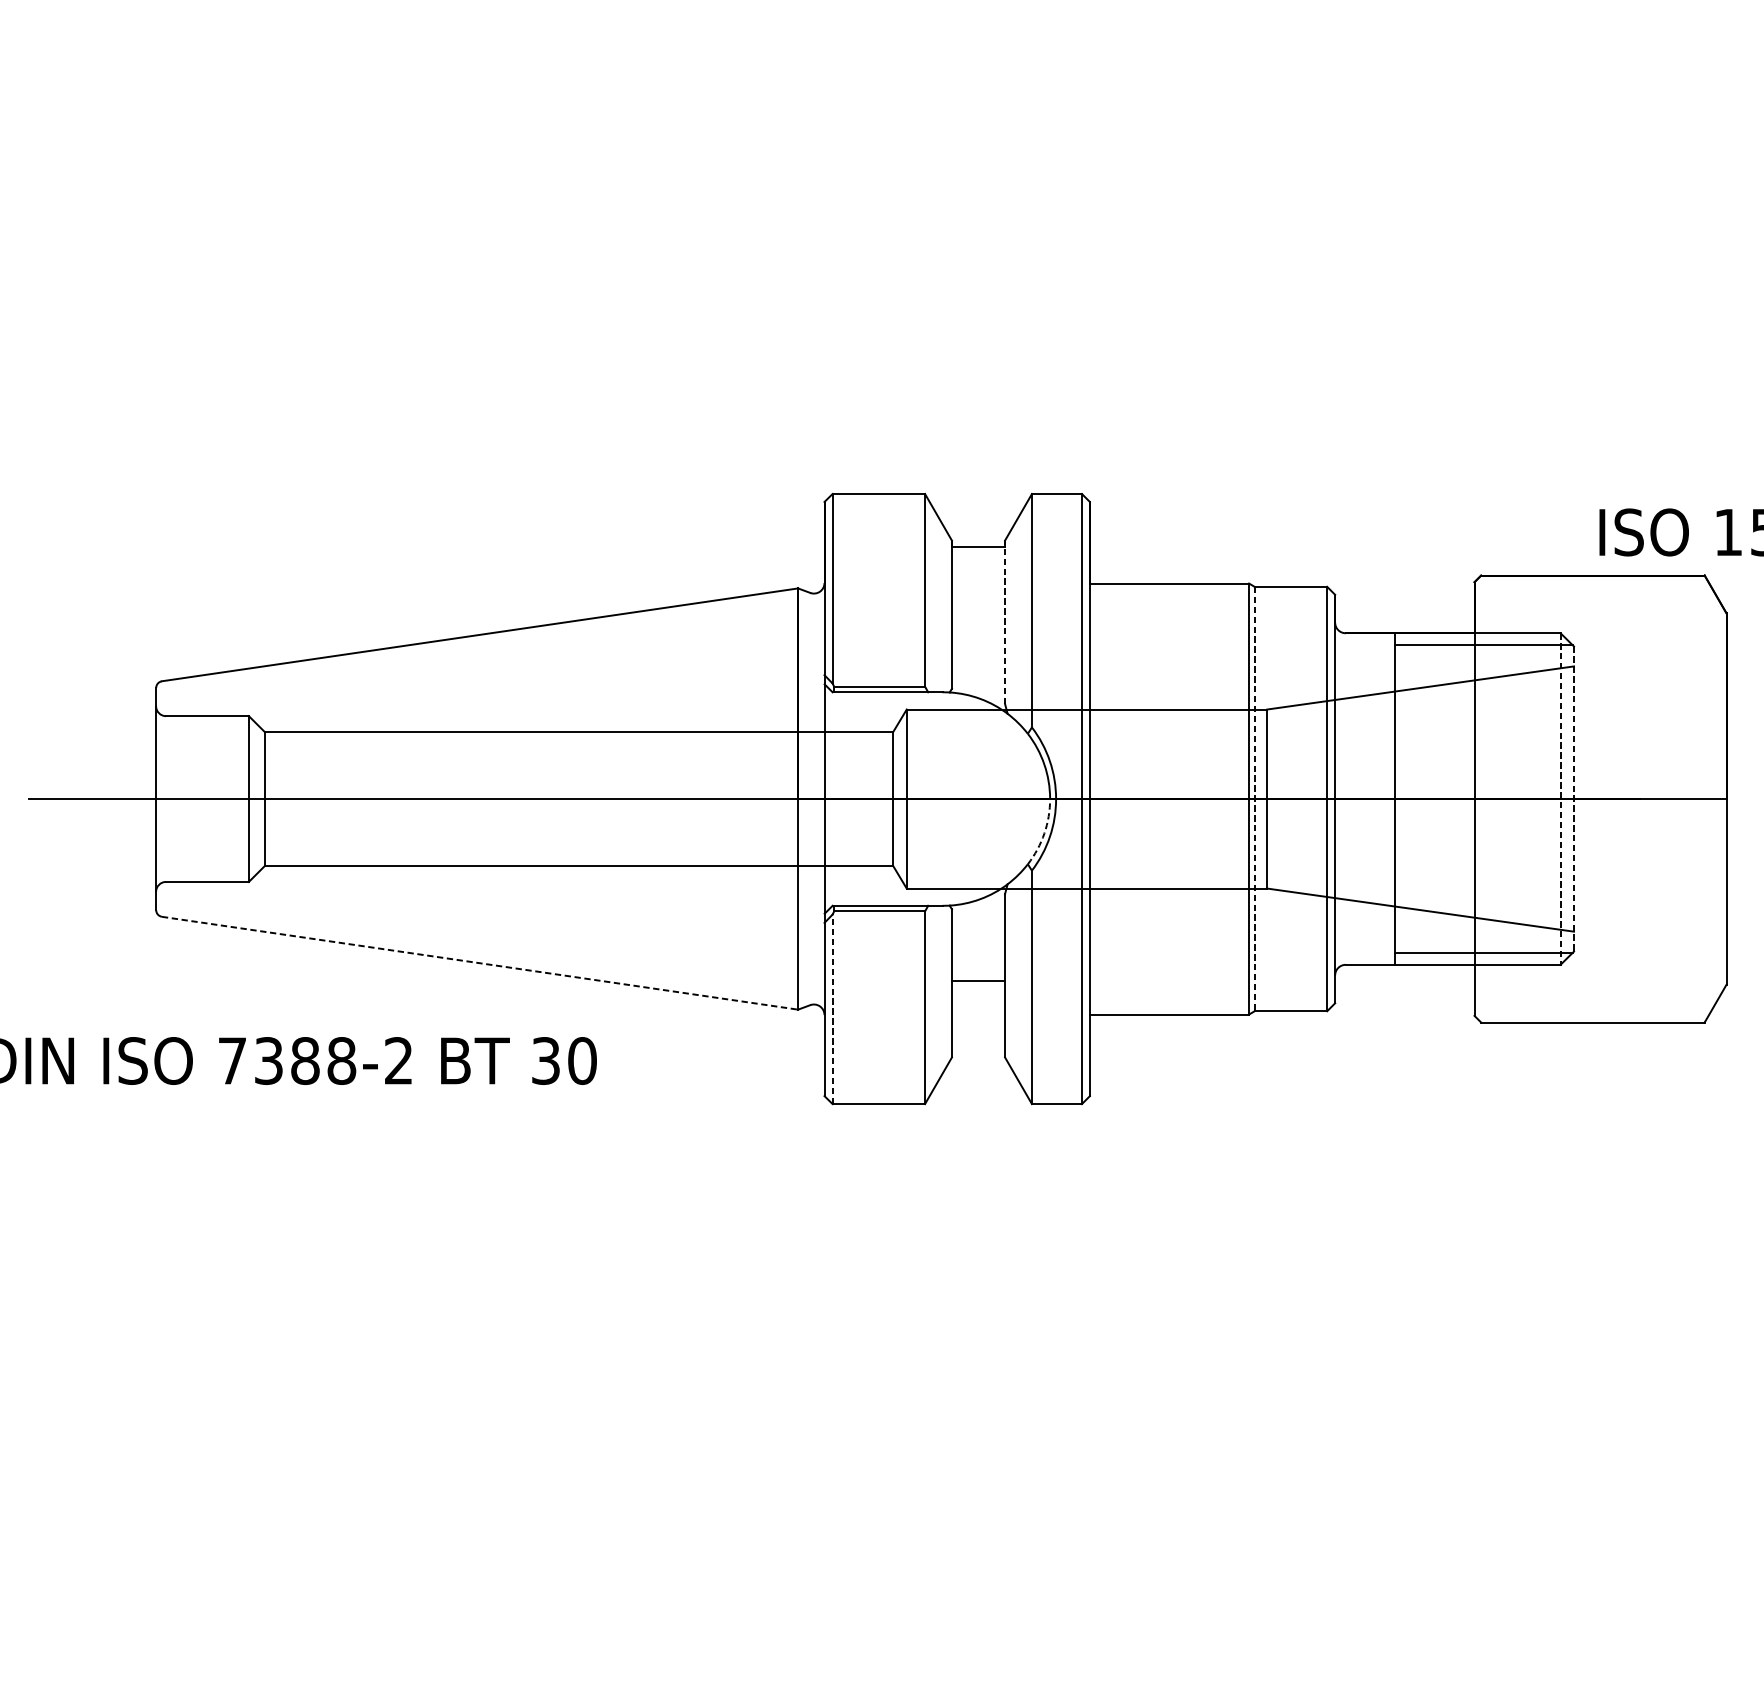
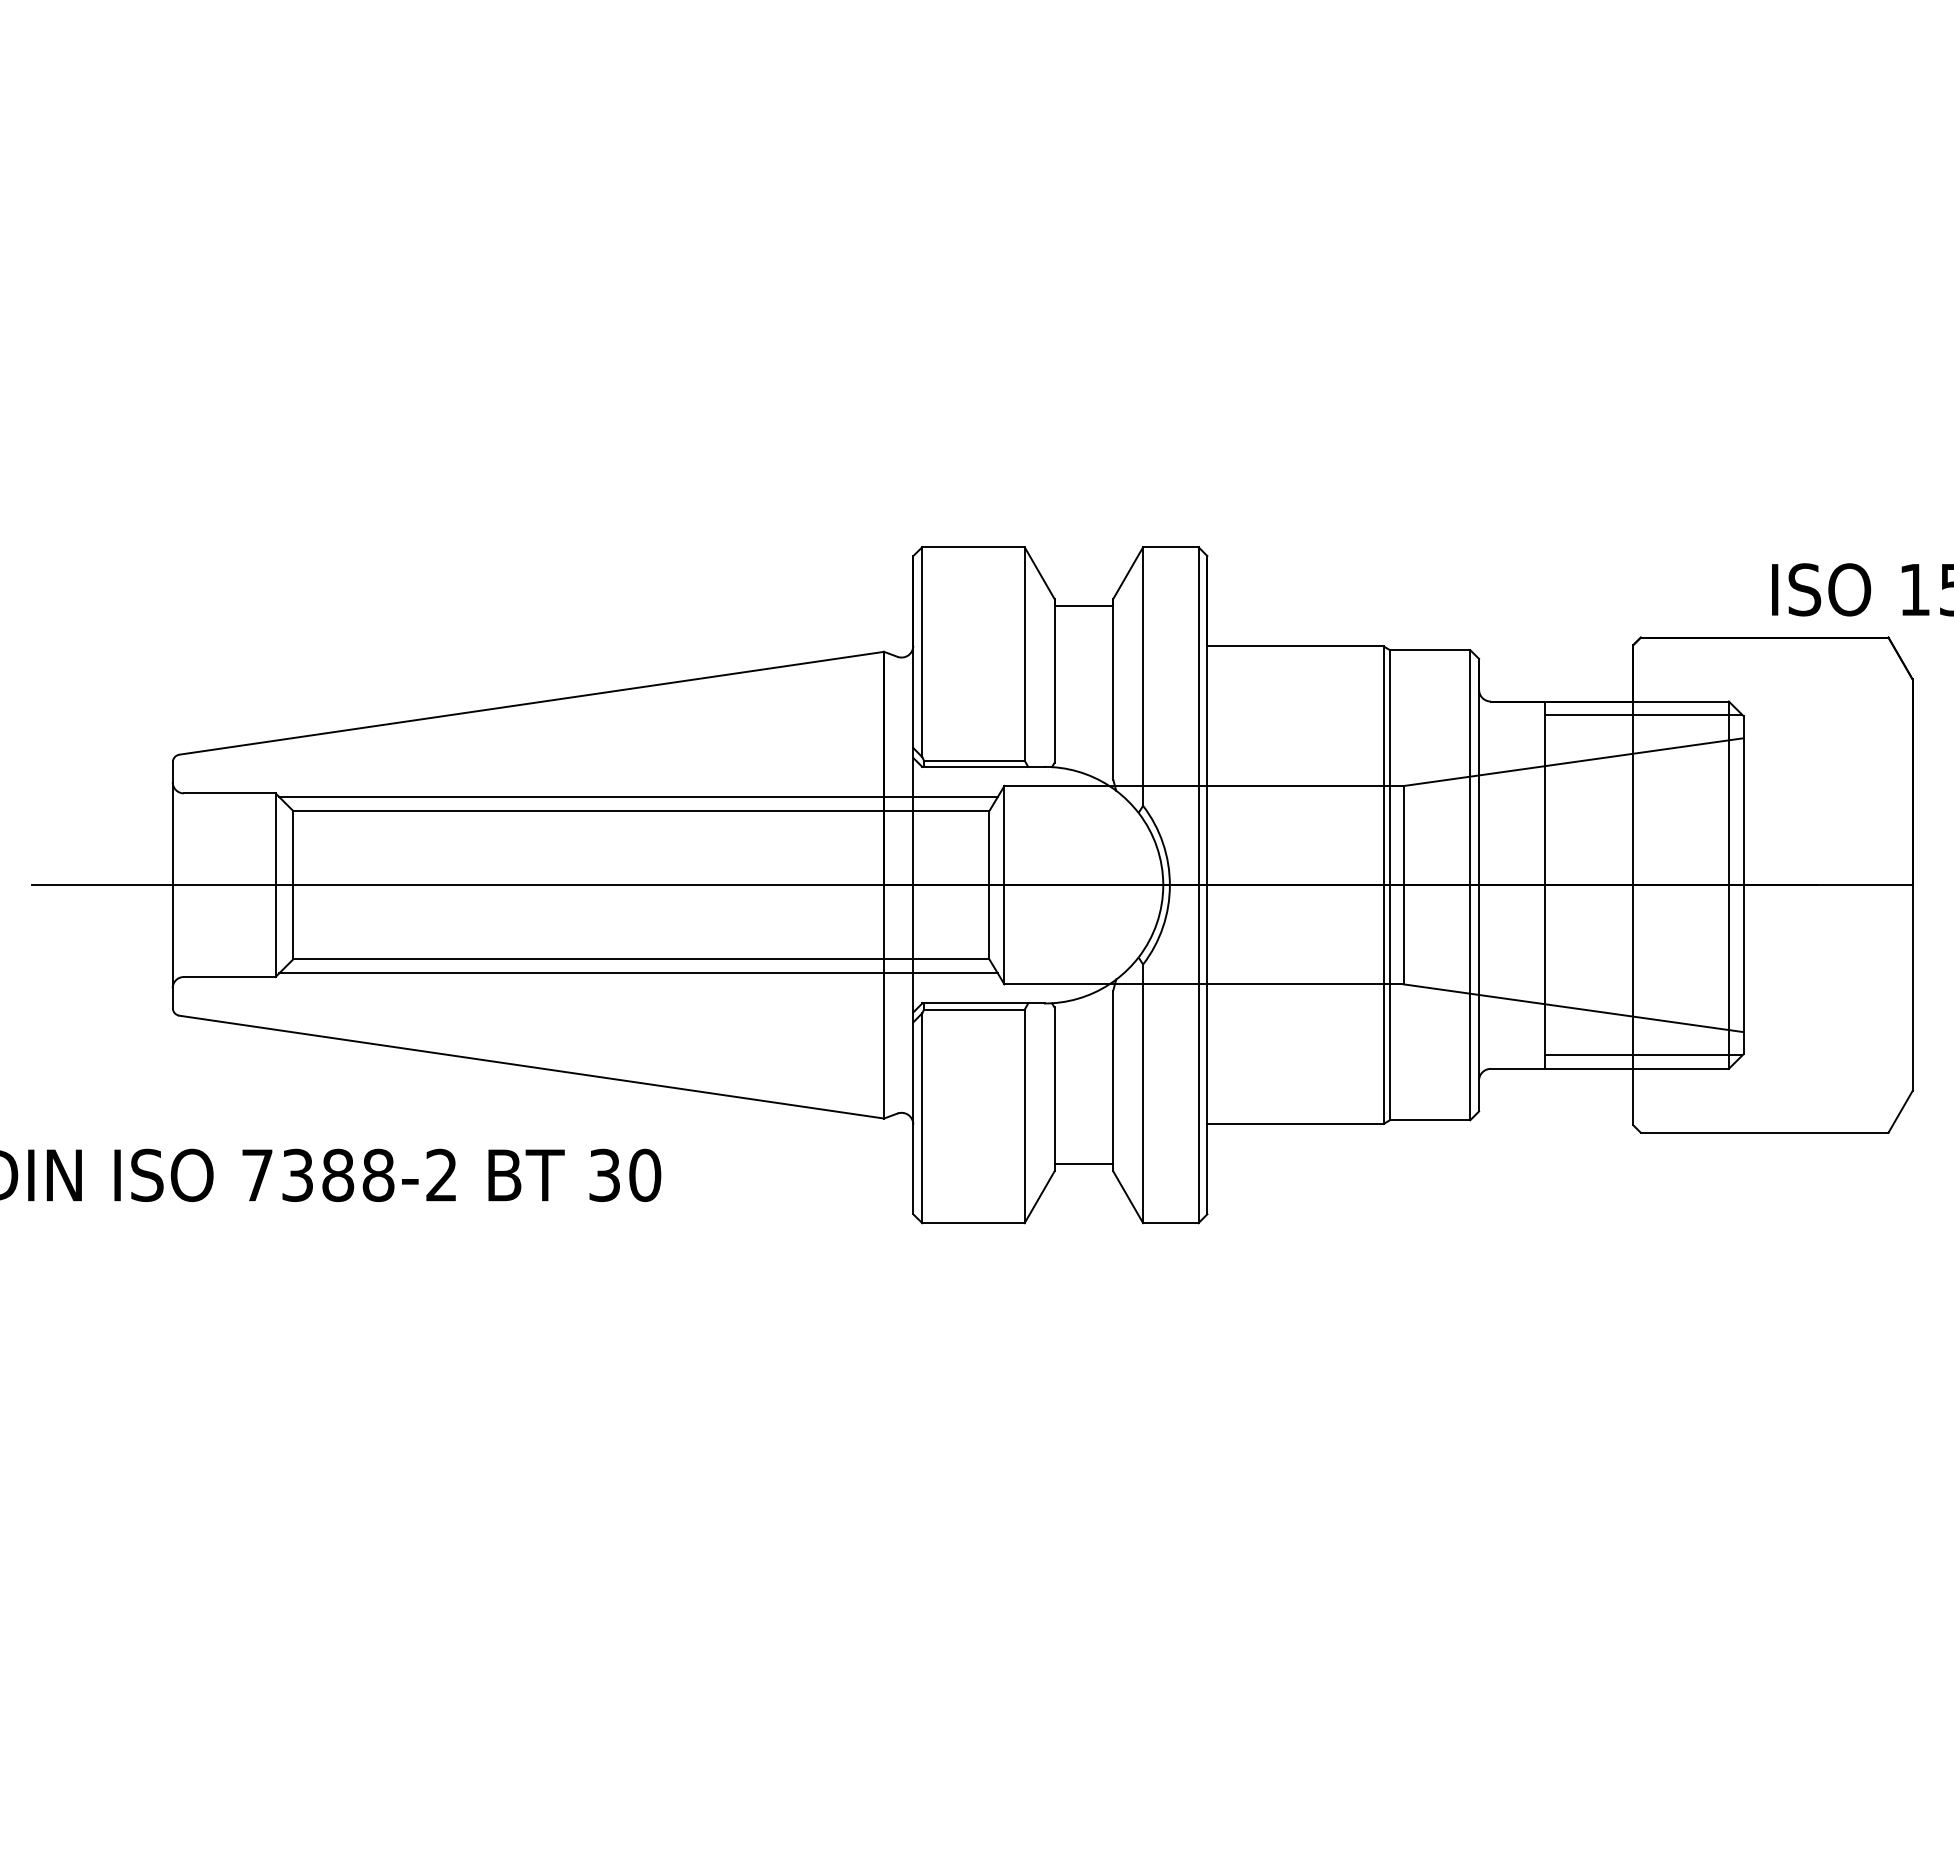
line: (1005, 621) -> (1113, 688), dashed -> solid
line: (576, 719) -> (638, 797), added
line: (1254, 799) -> (1389, 885), dashed -> solid
line: (1560, 799) -> (1728, 885), dashed -> solid
line: (1573, 799) -> (1743, 885), dashed -> solid
arc: (1044, 833) -> (1156, 923), dashed -> solid
line: (576, 878) -> (638, 973), added
line: (480, 963) -> (532, 1067), dashed -> solid
line: (978, 980) -> (1083, 1164), moved
line: (832, 1009) -> (922, 1118), dashed -> solid

